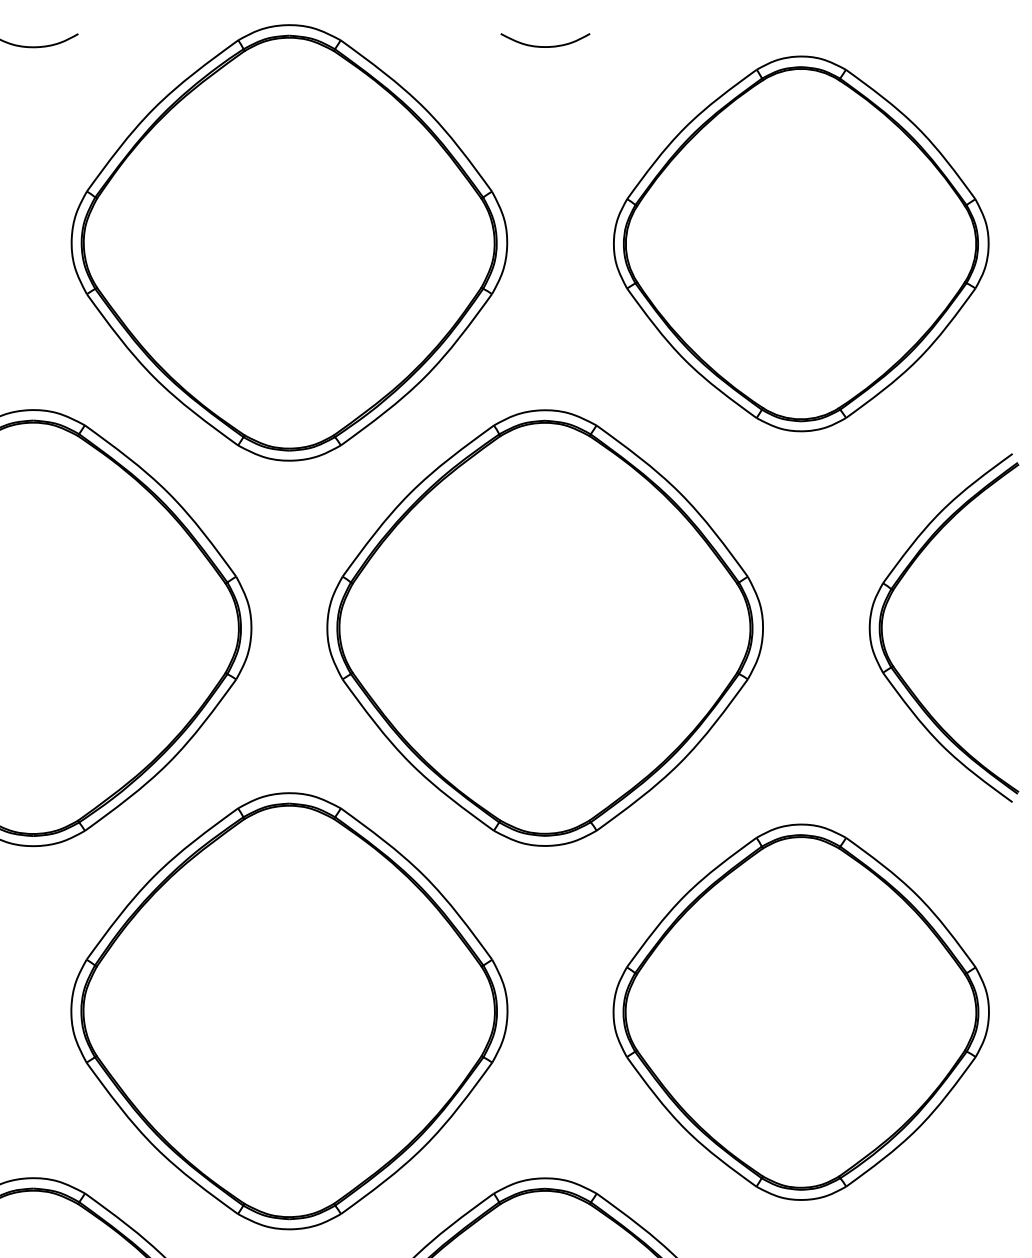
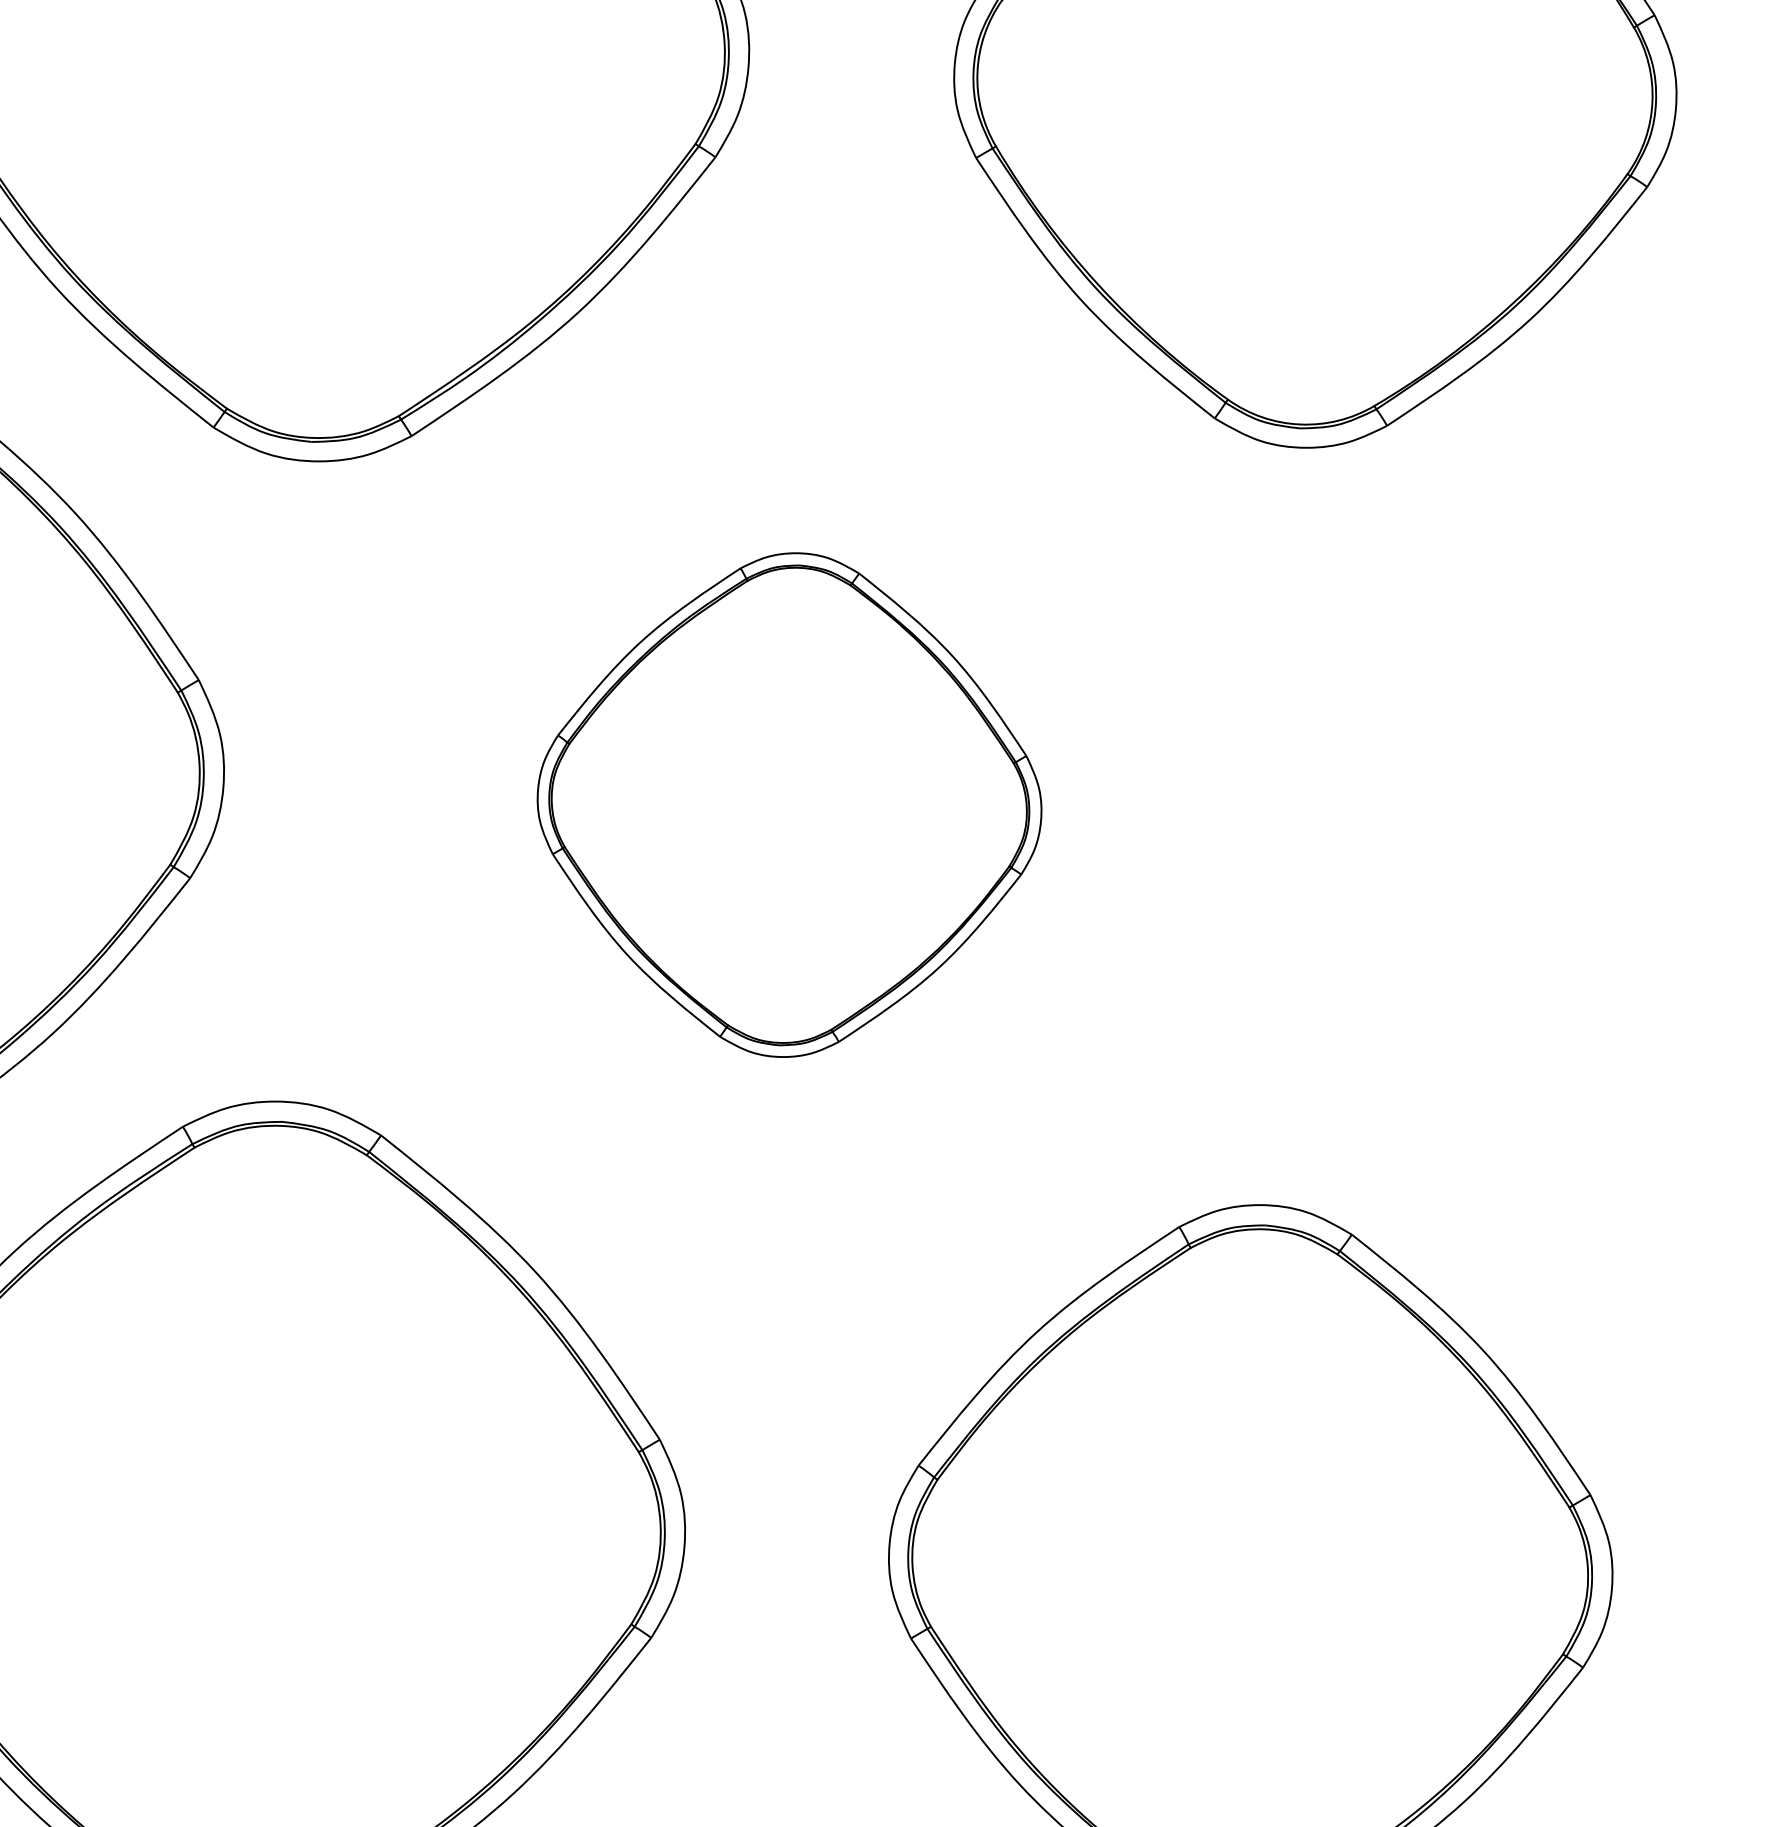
part: (886, 607) -> (1448, 794), removed
part: (544, 627) -> (788, 803), size x0.6

